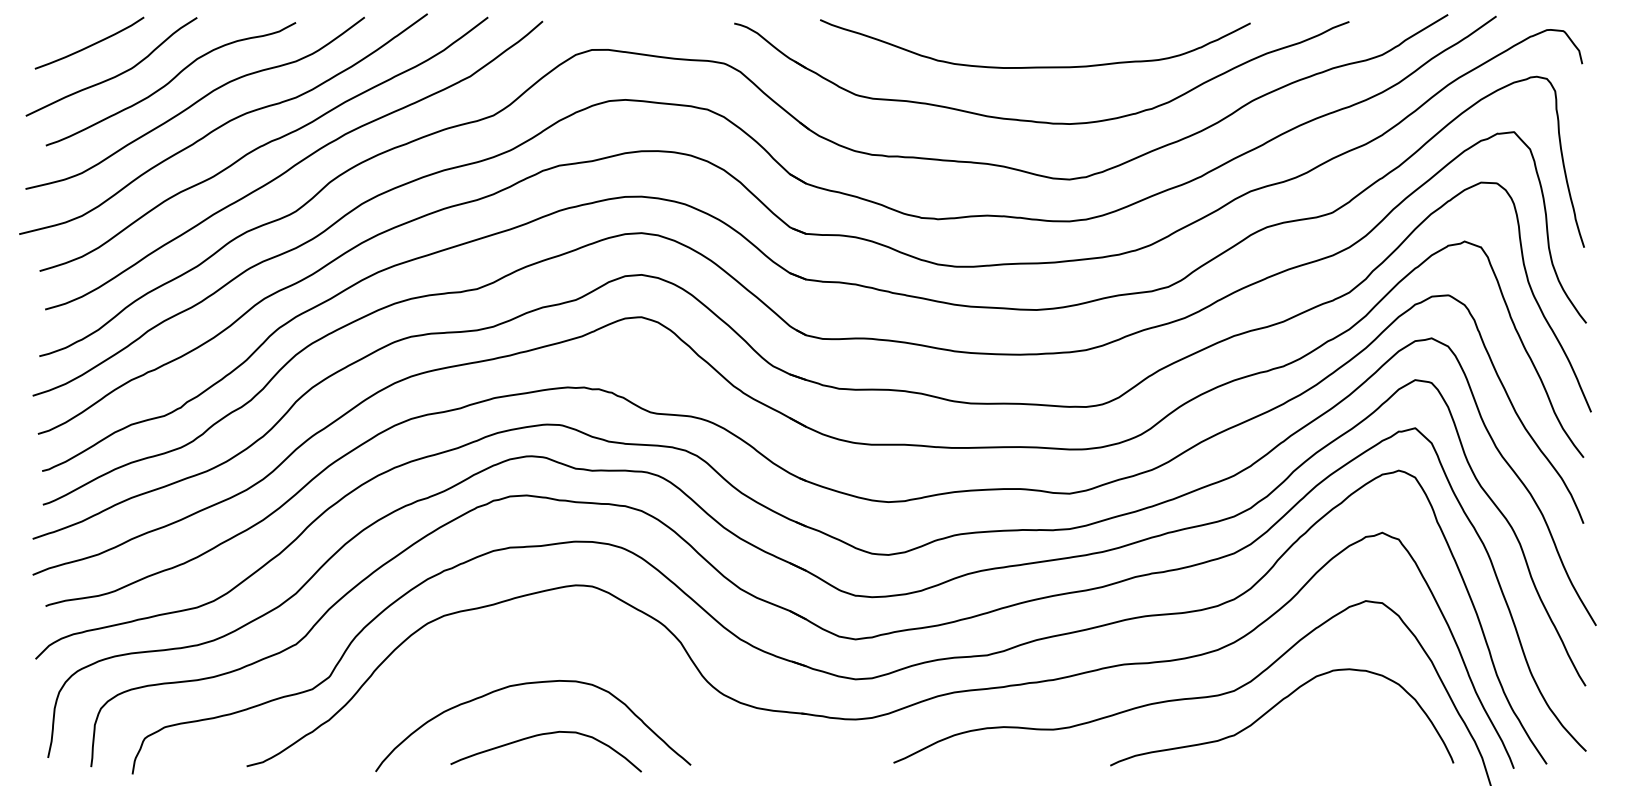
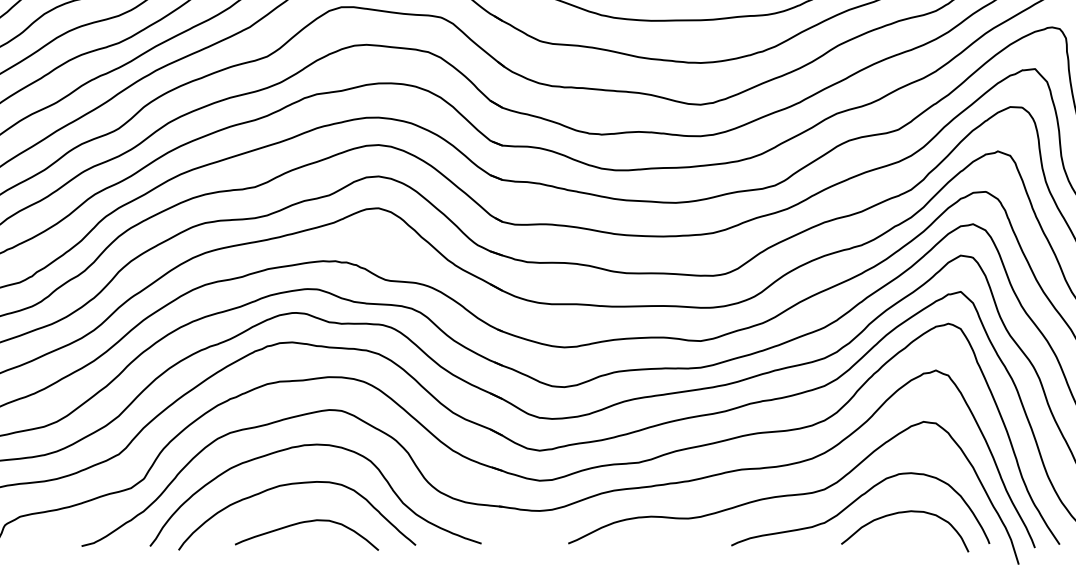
curve: (557, 632) -> (315, 445), added
curve: (1338, 722) -> (903, 513), added

